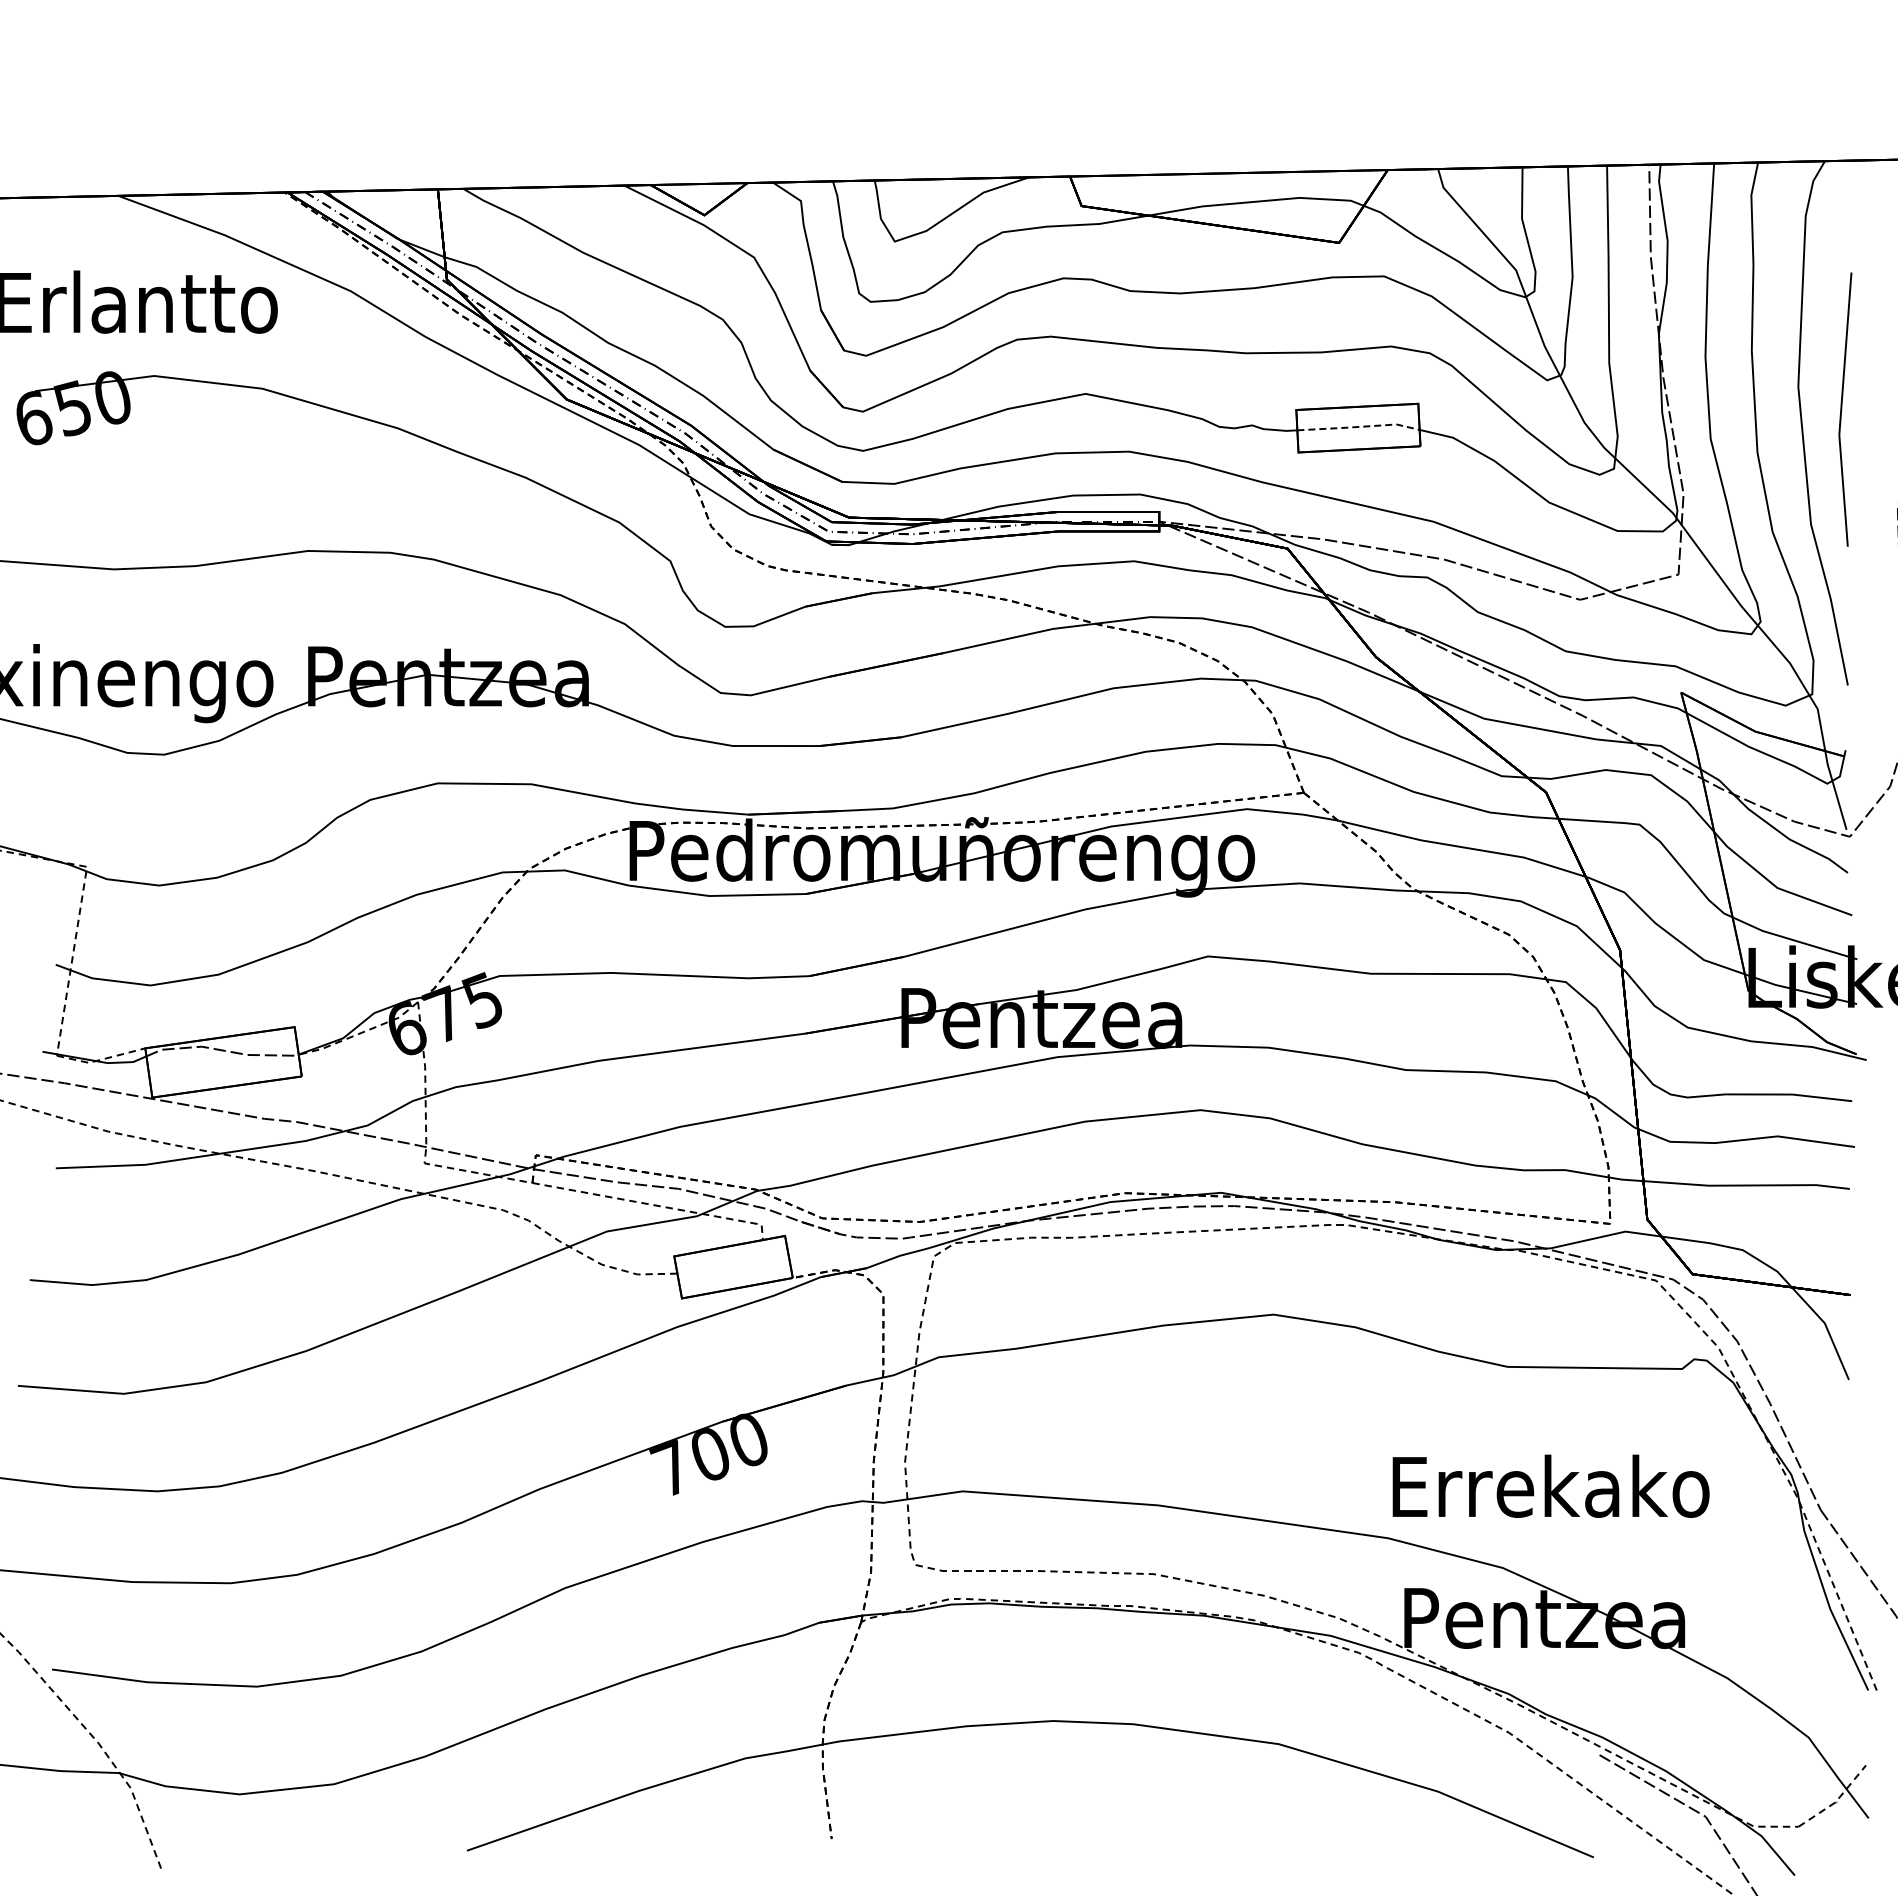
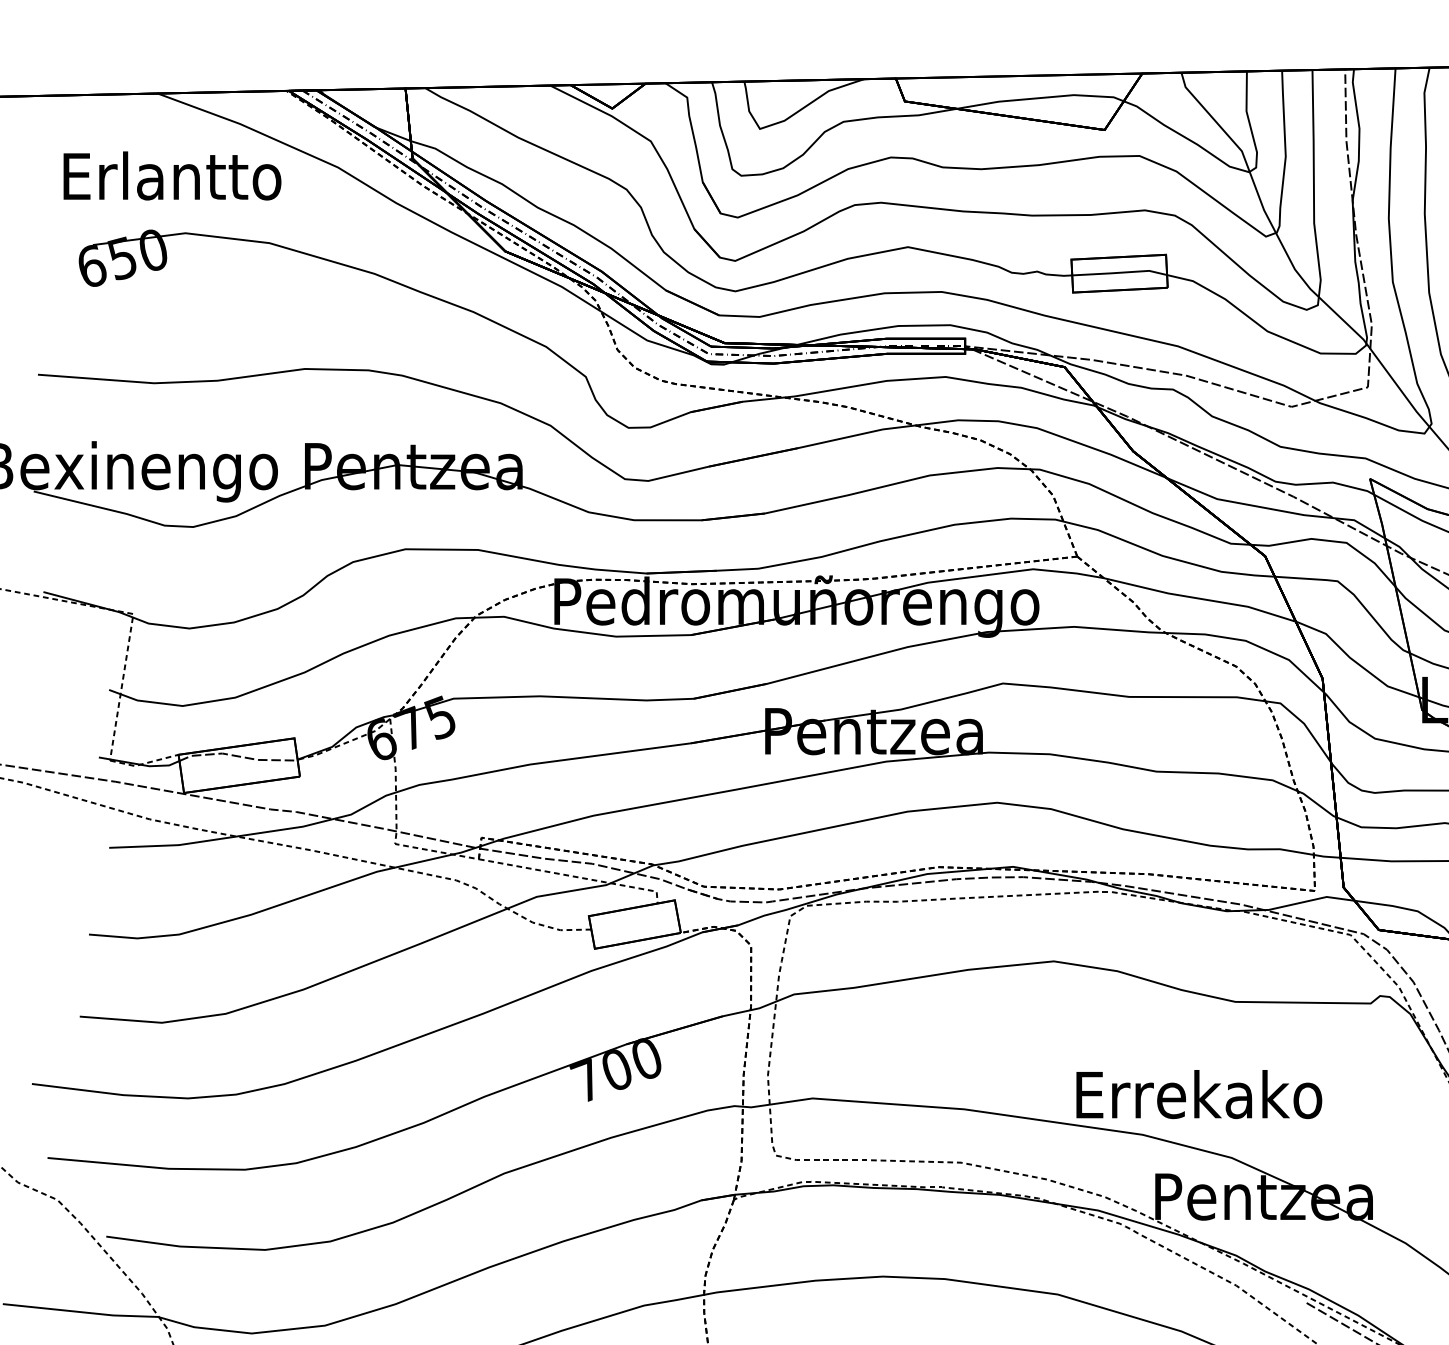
line: (1358, 426) -> (1119, 272), dashed -> solid
text: (1550, 1485) -> (1198, 1093), moved

